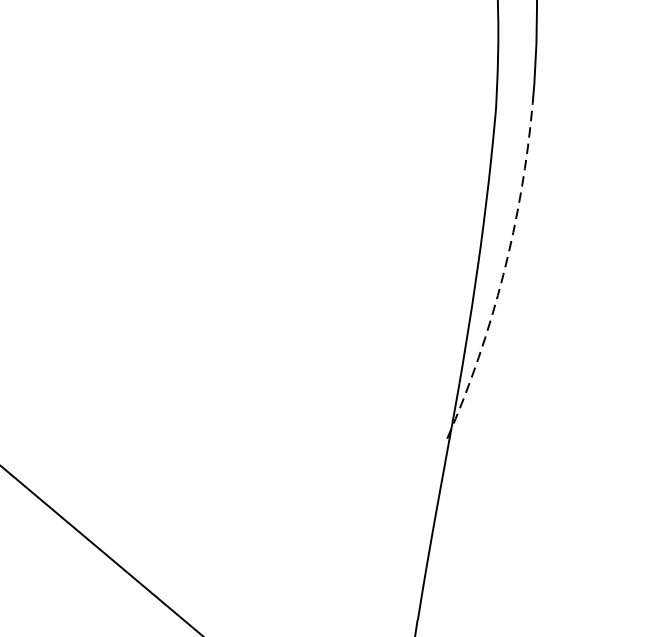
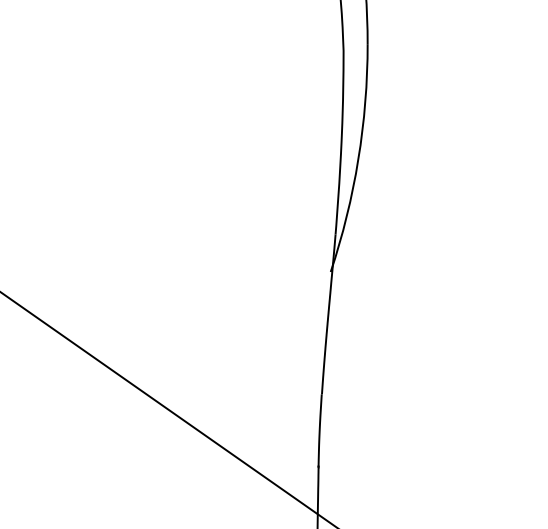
arc: (503, 274) -> (358, 159), dashed -> solid

